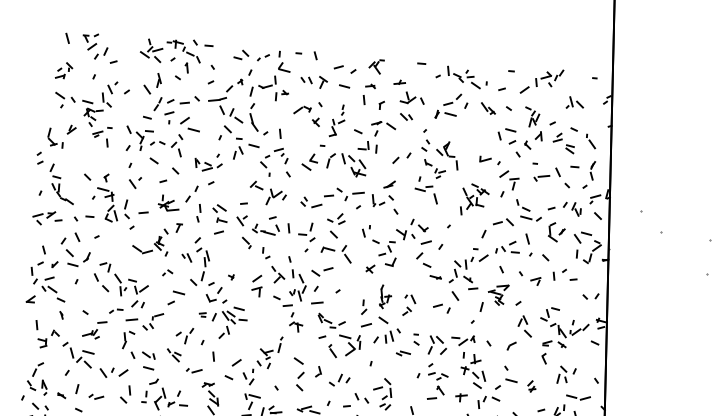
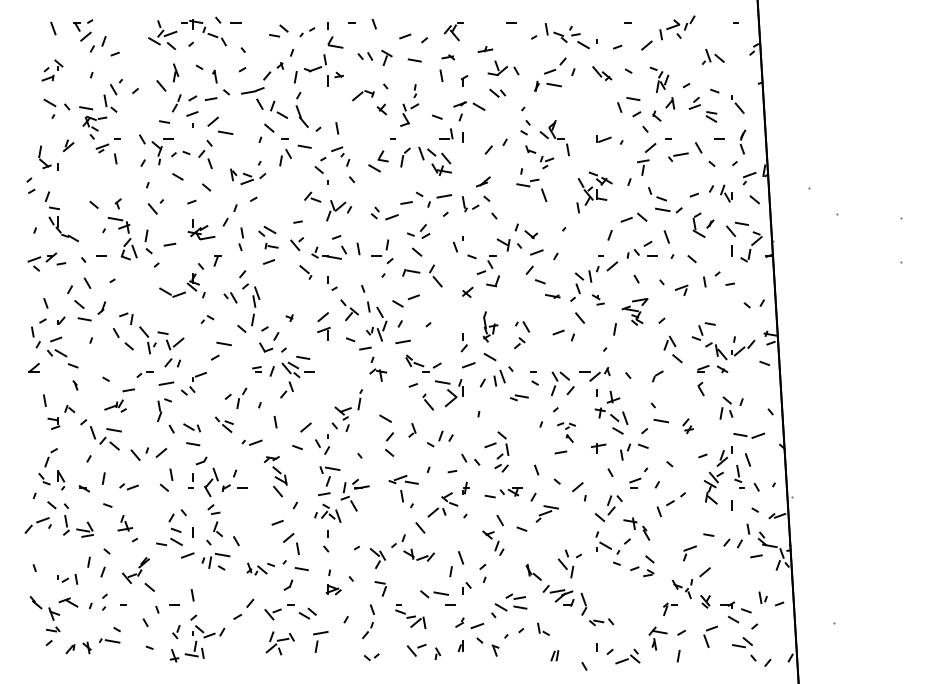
part: (186, 67) -> (214, 76), moved
line: (504, 173) -> (650, 147), moved
part: (470, 282) -> (598, 299), size x0.6
part: (437, 383) -> (566, 432), size x0.7

